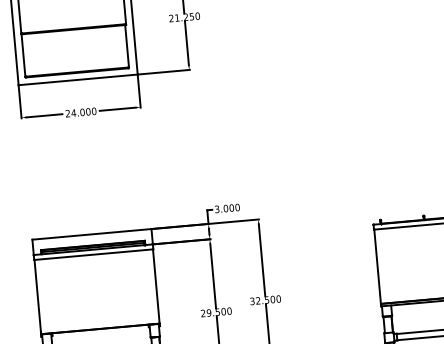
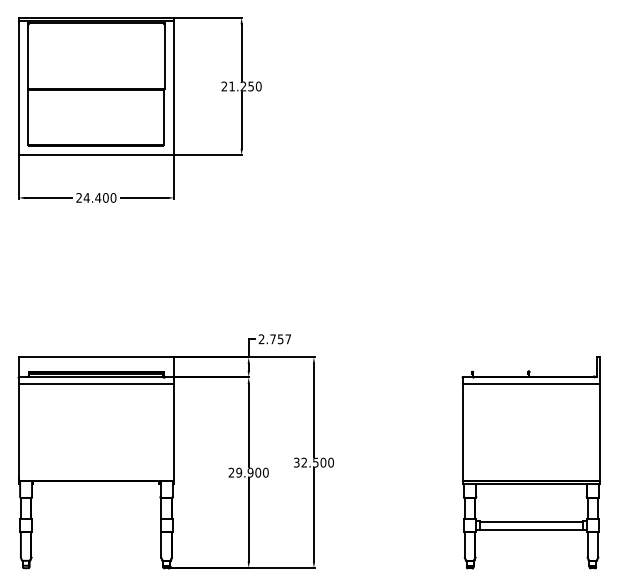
text: (82, 112) -> (98, 197), 24.000 -> 24.400
text: (227, 208) -> (274, 339), 3.000 -> 2.757
text: (217, 312) -> (250, 472), 29.500 -> 29.900

